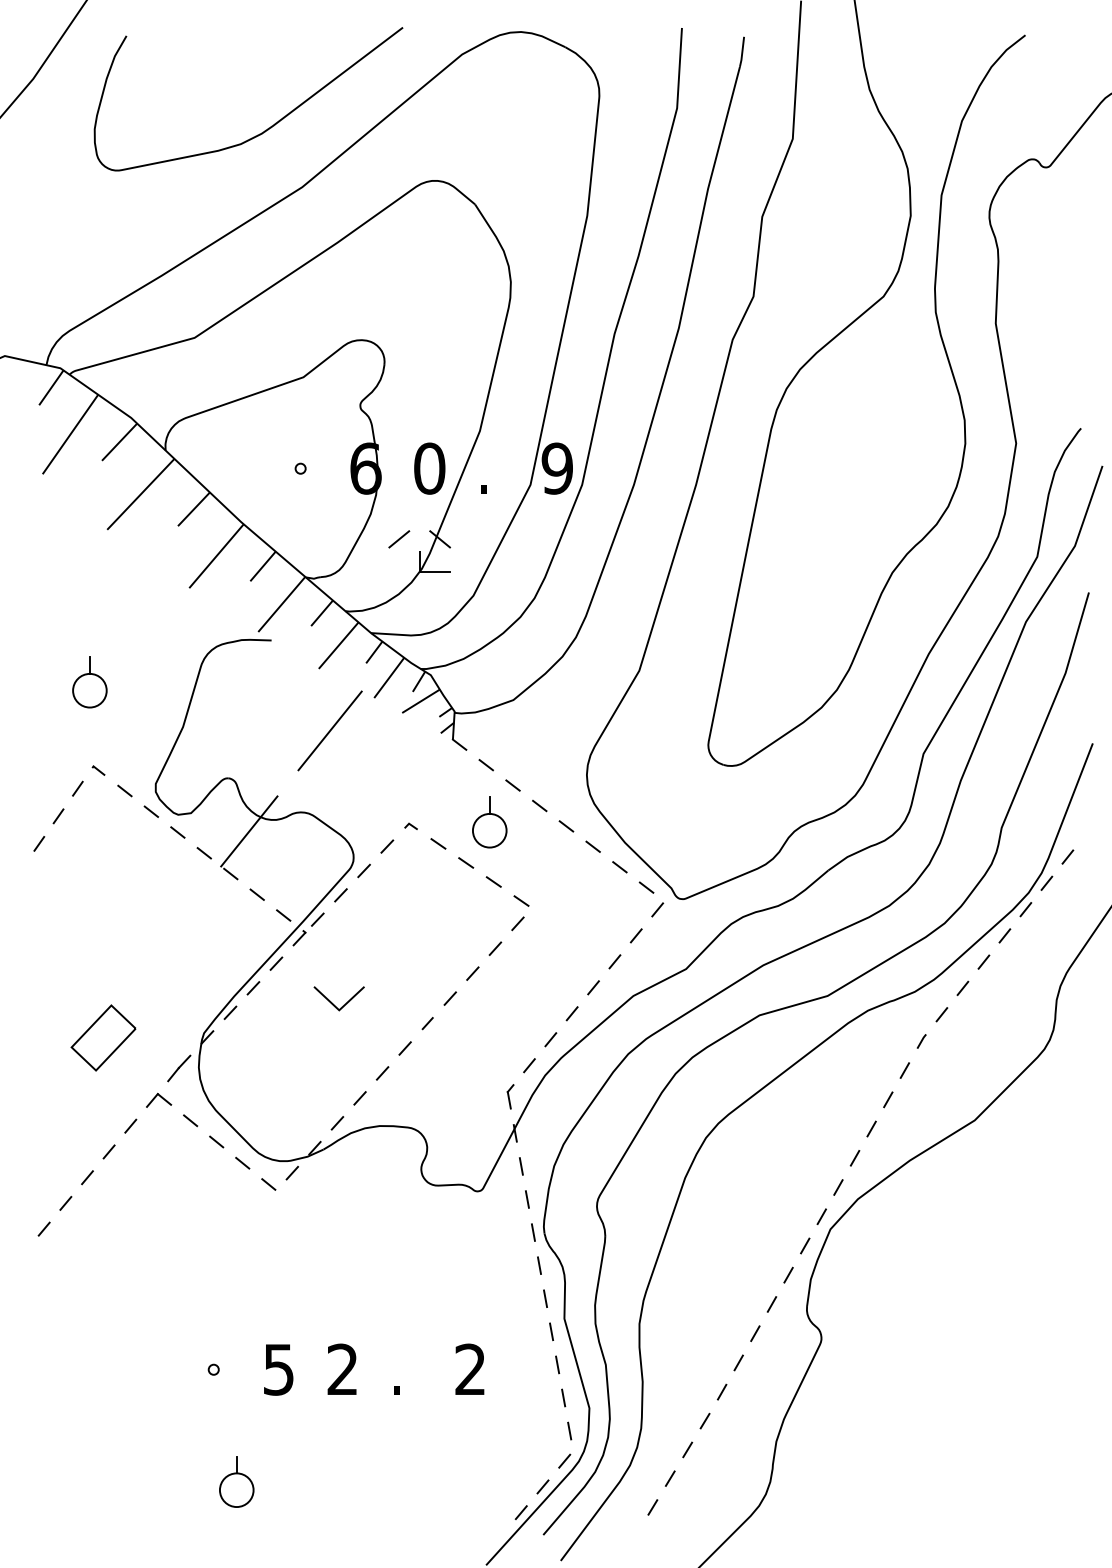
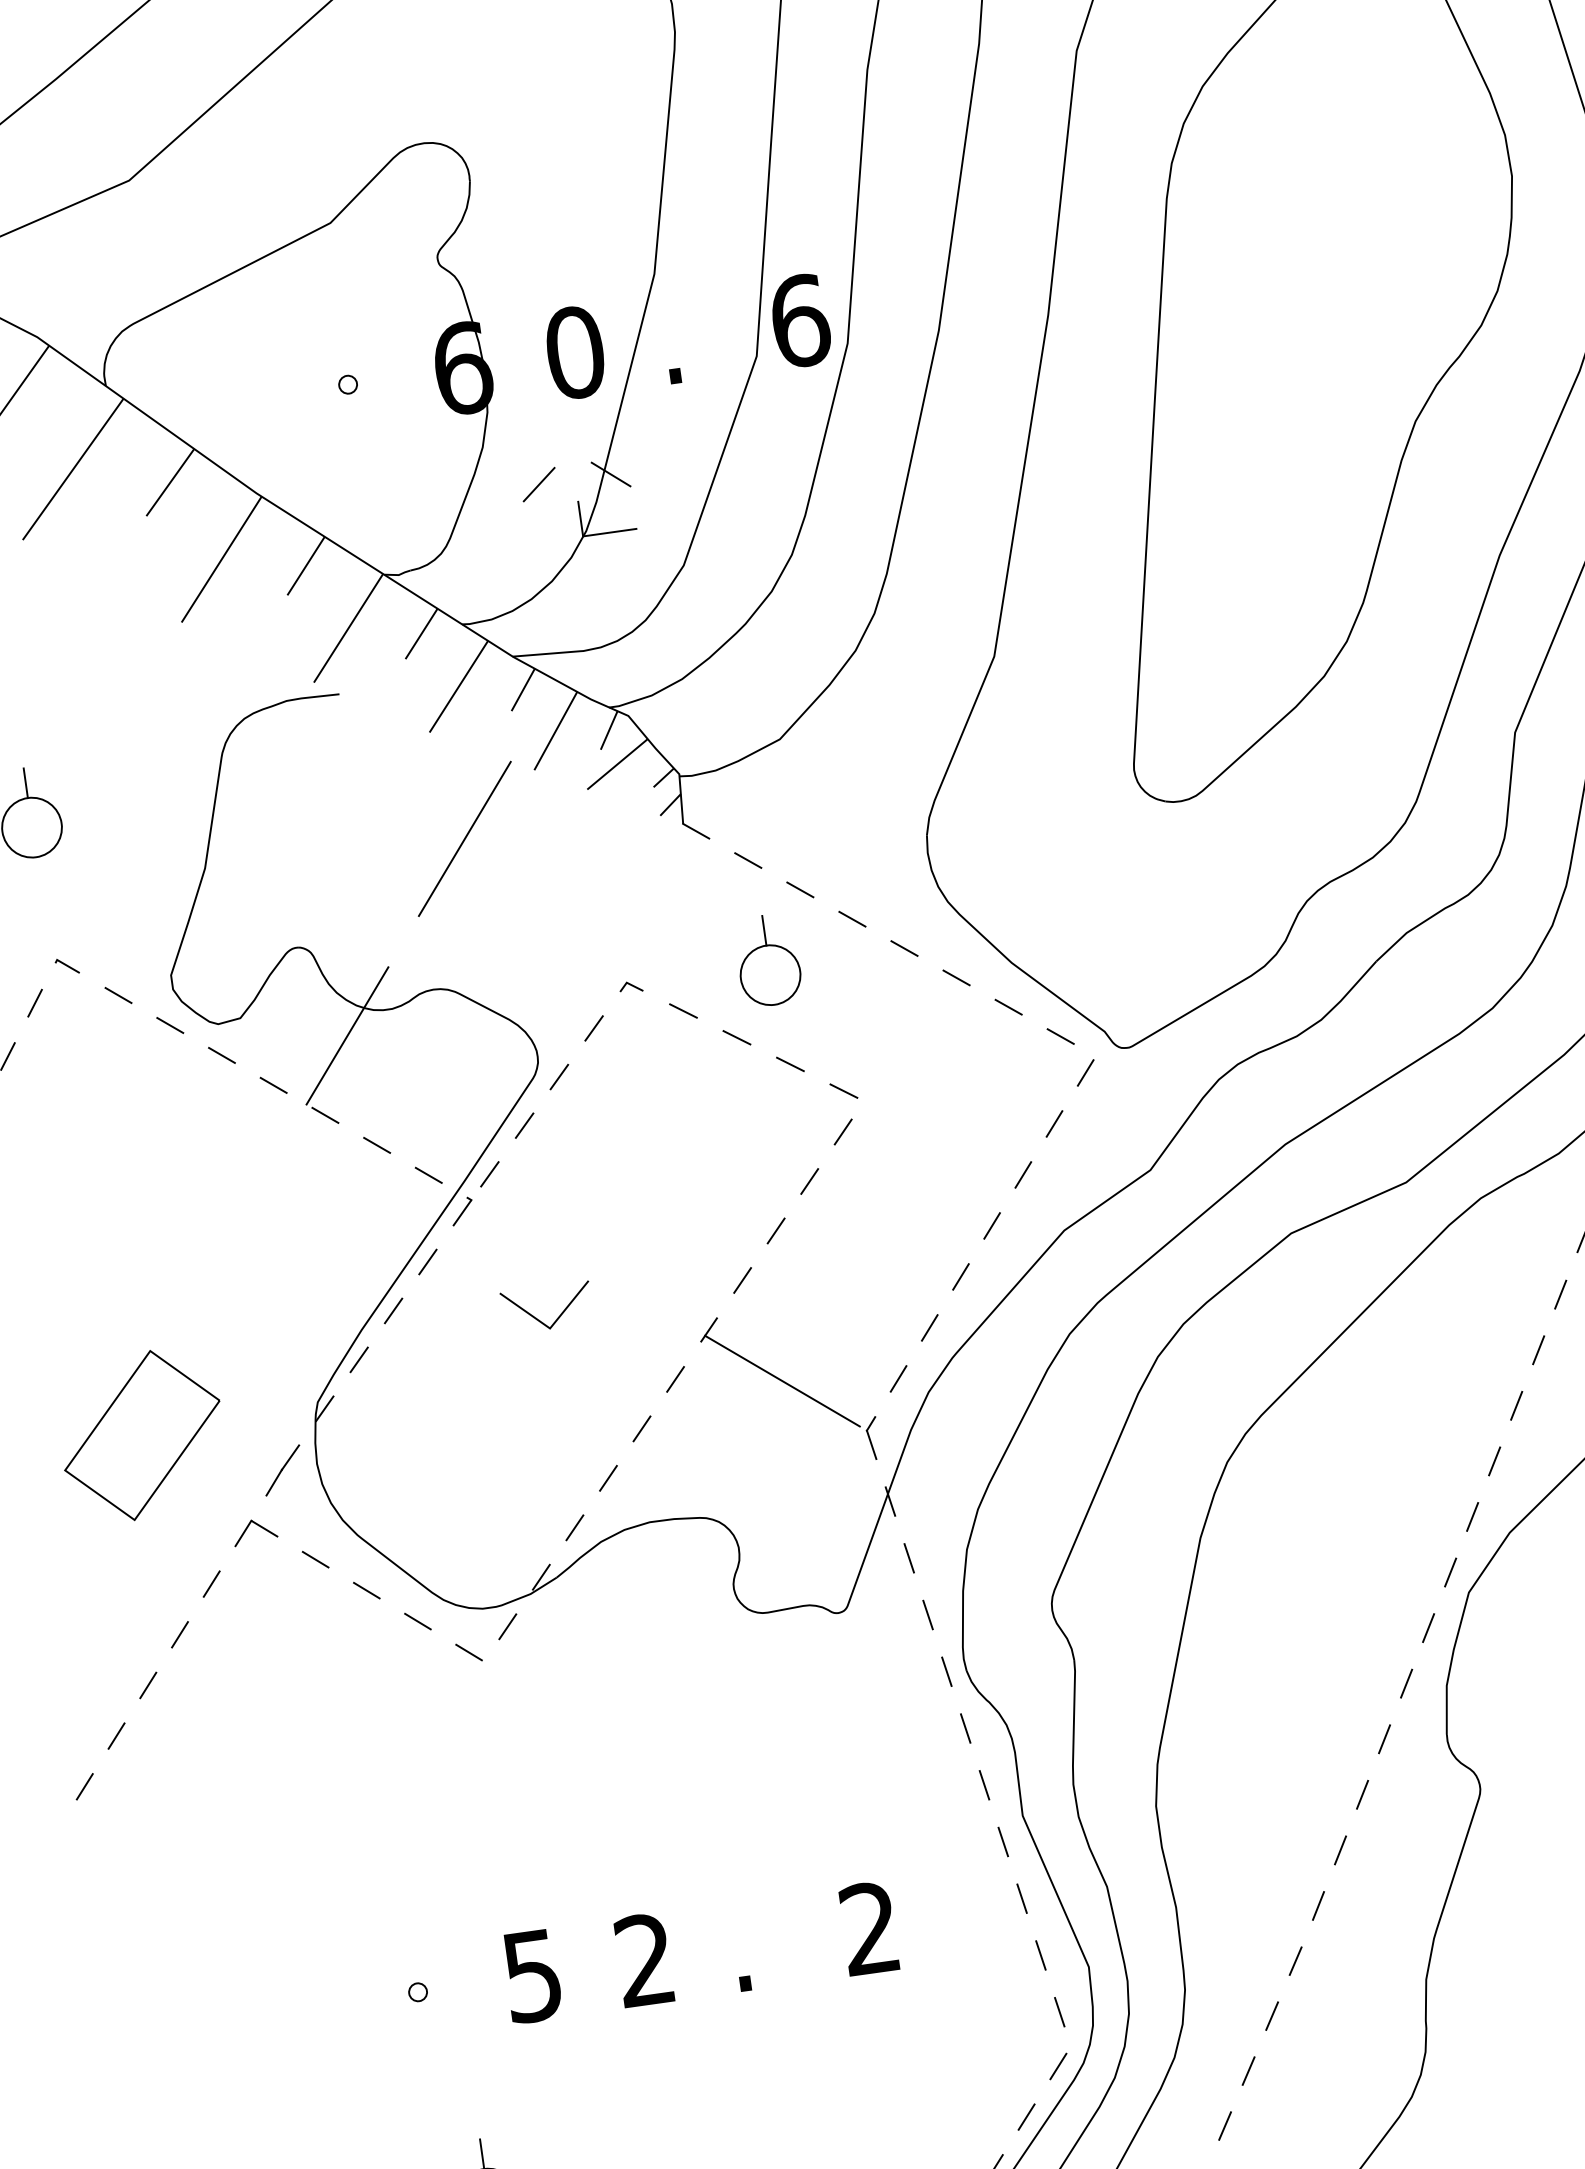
text: (557, 468) -> (800, 320), 9 -> 6
part: (103, 1037) -> (141, 1434), size x1.43
line: (464, 1057) -> (782, 1380), added

